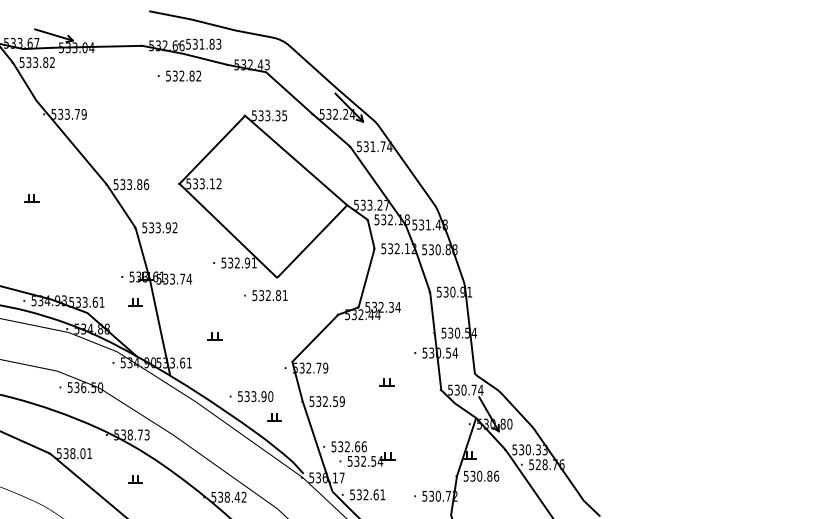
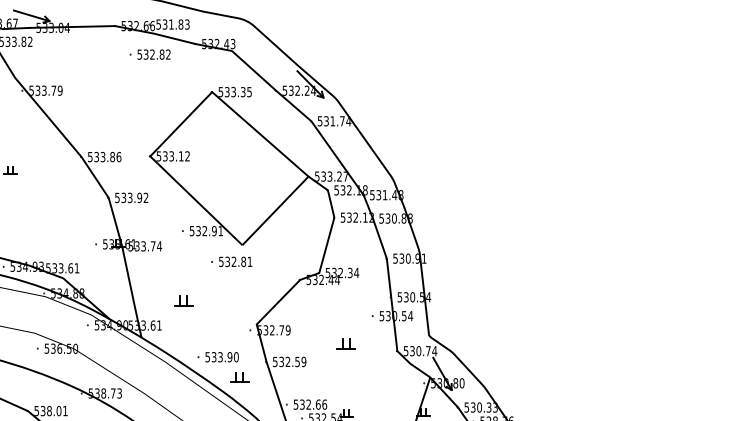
part: (135, 302) -> (108, 268), removed
part: (214, 336) -> (183, 300), size x1.4
part: (386, 382) -> (345, 343), size x1.4
part: (274, 417) -> (239, 376), size x1.4

